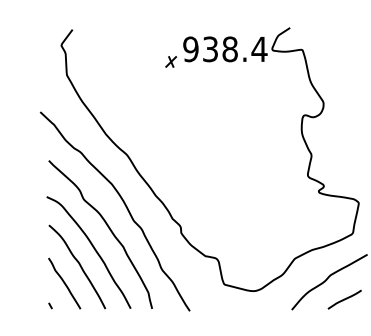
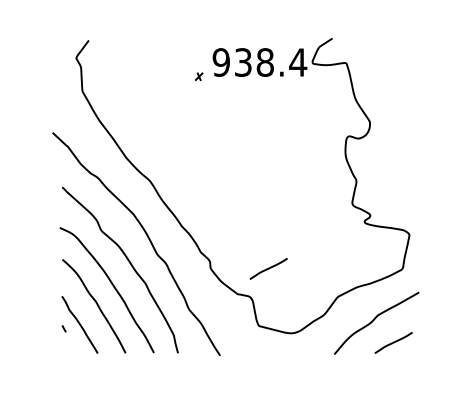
part: (170, 61) -> (198, 76), size x0.6
line: (232, 233) -> (268, 268), added
curve: (49, 305) -> (63, 328), moved

